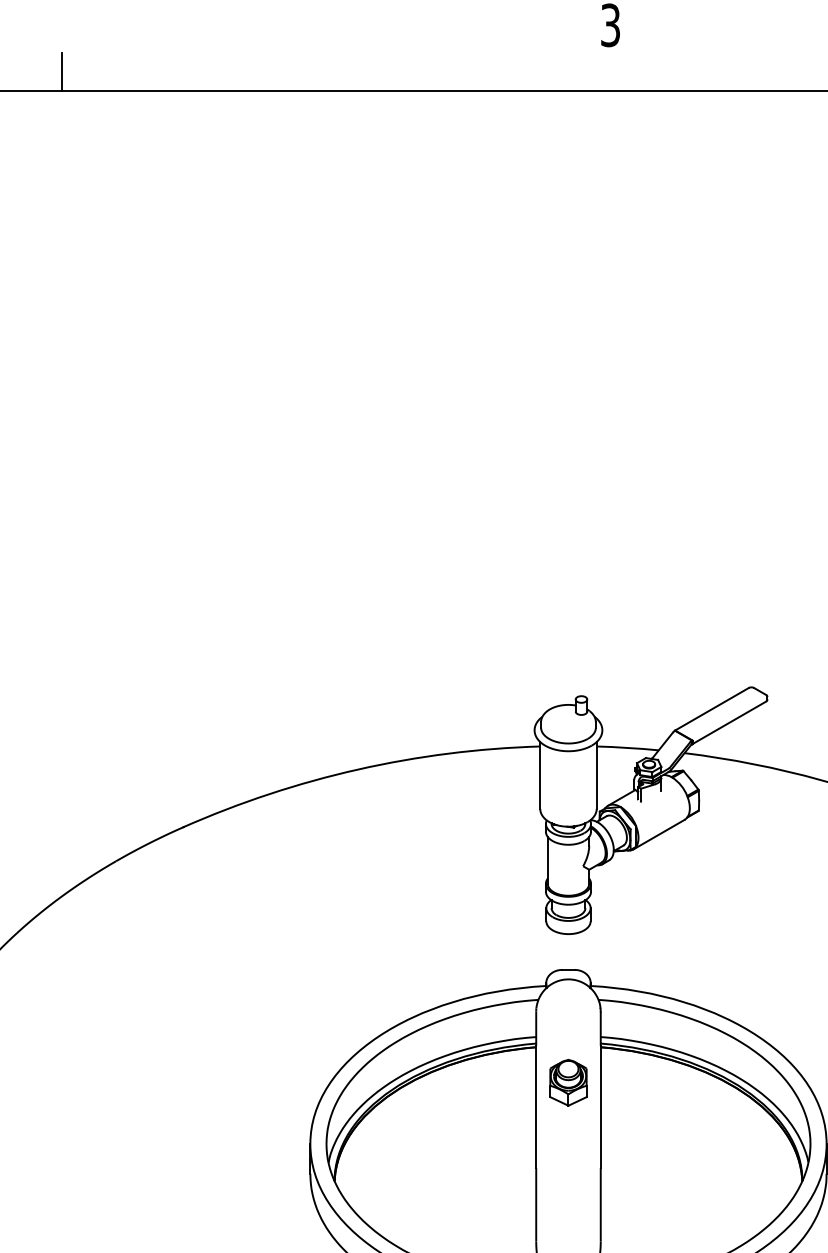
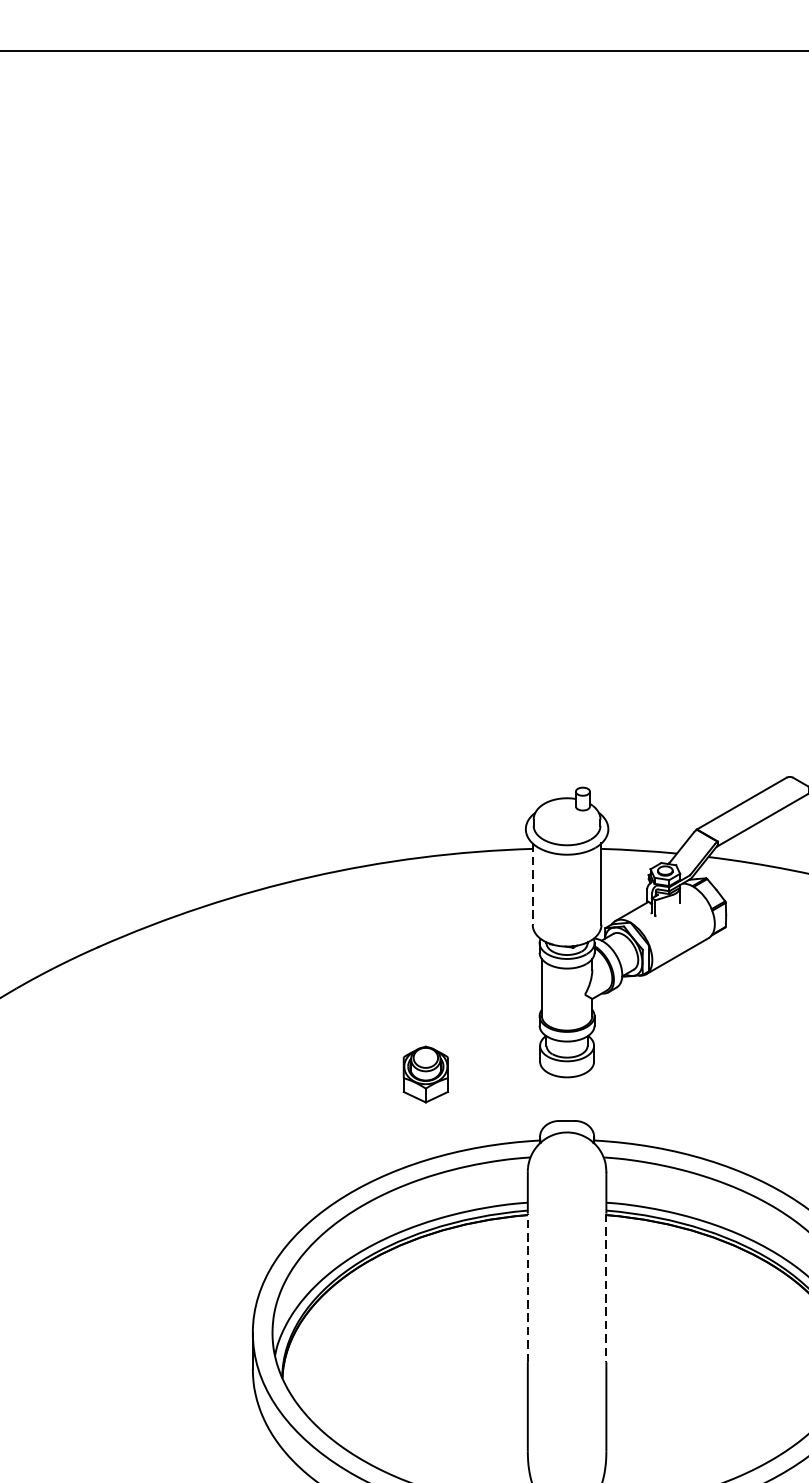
line: (540, 775) -> (533, 884), solid -> dashed
part: (568, 1082) -> (425, 1074), moved
line: (536, 1107) -> (528, 1288), solid -> dashed
line: (600, 1107) -> (606, 1288), solid -> dashed

